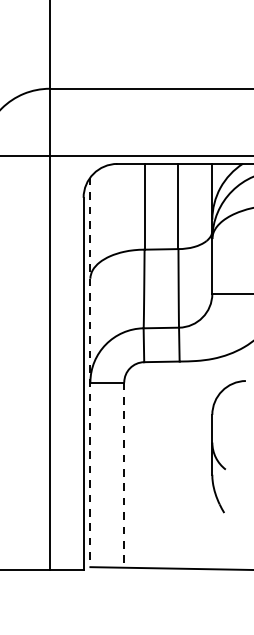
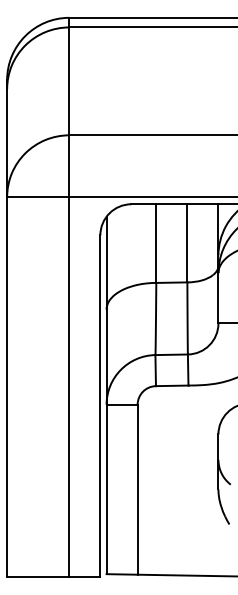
line: (90, 372) -> (106, 395), dashed -> solid
line: (124, 474) -> (137, 489), dashed -> solid

